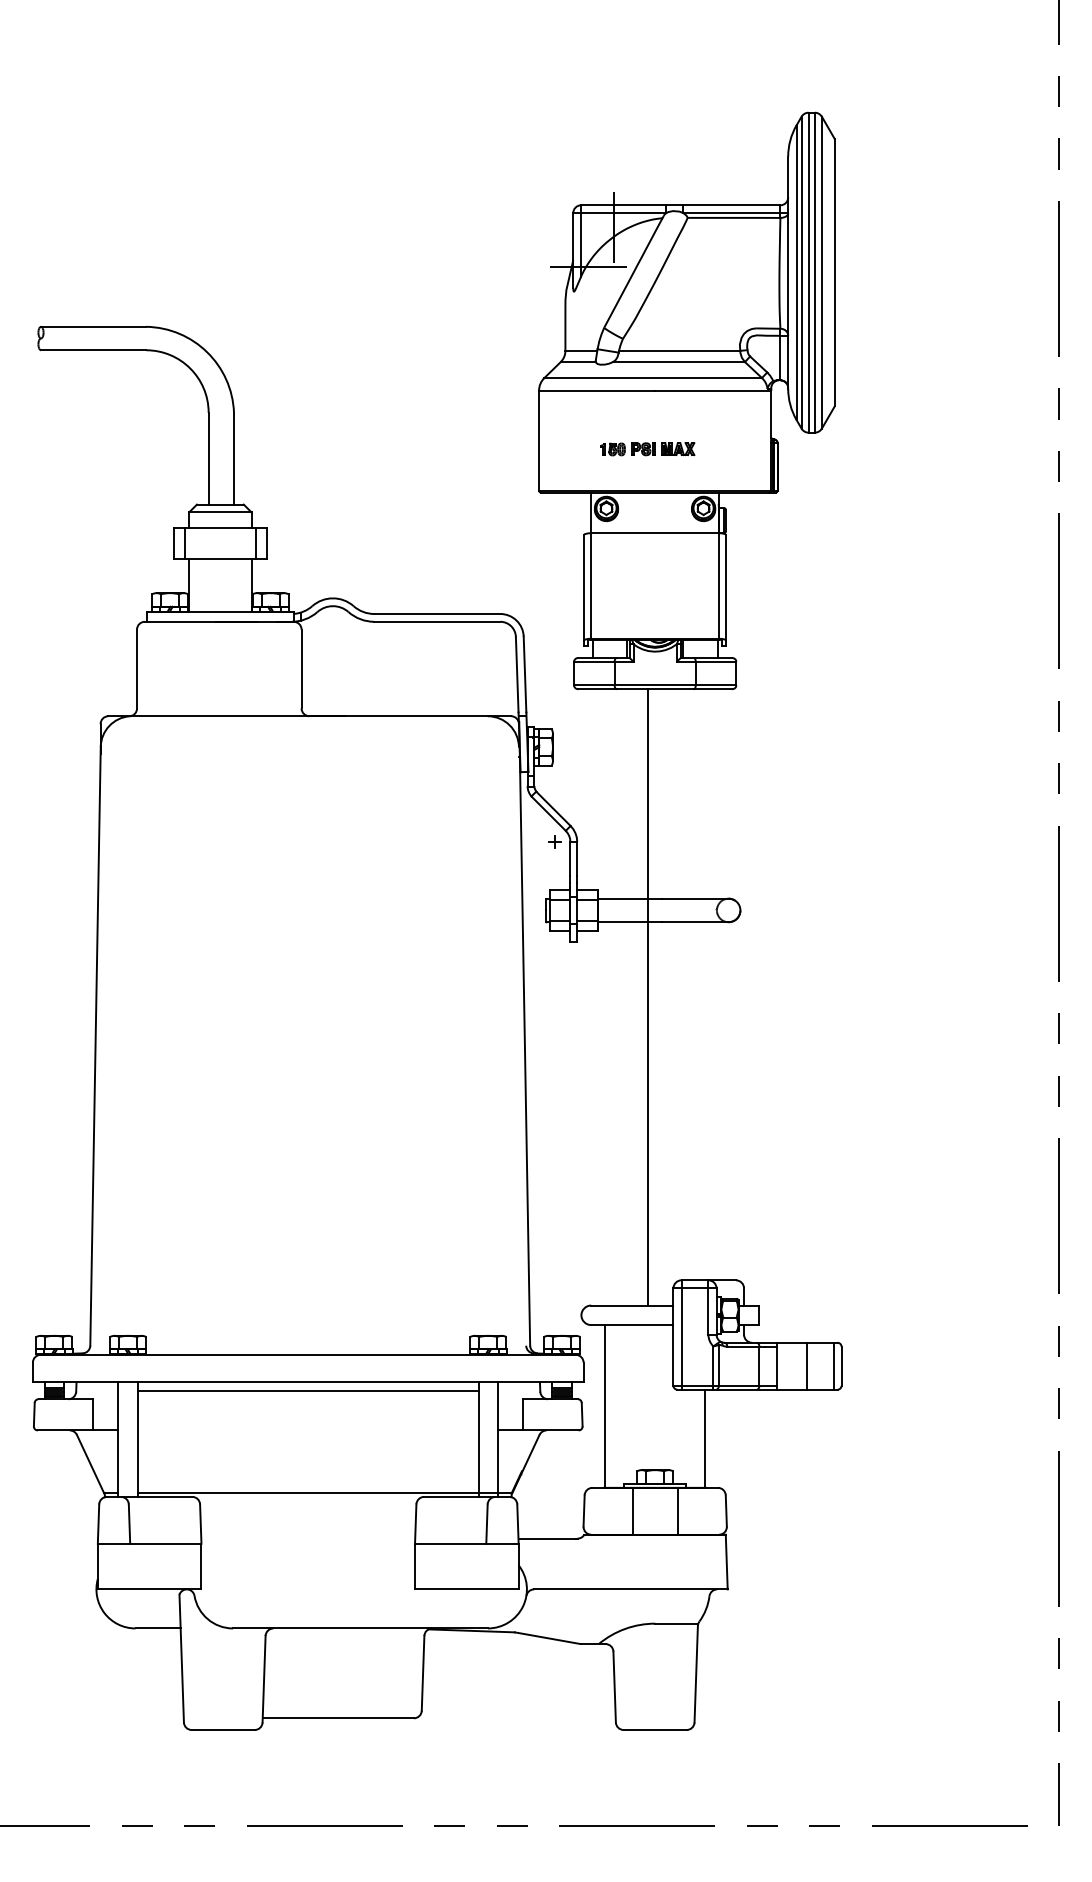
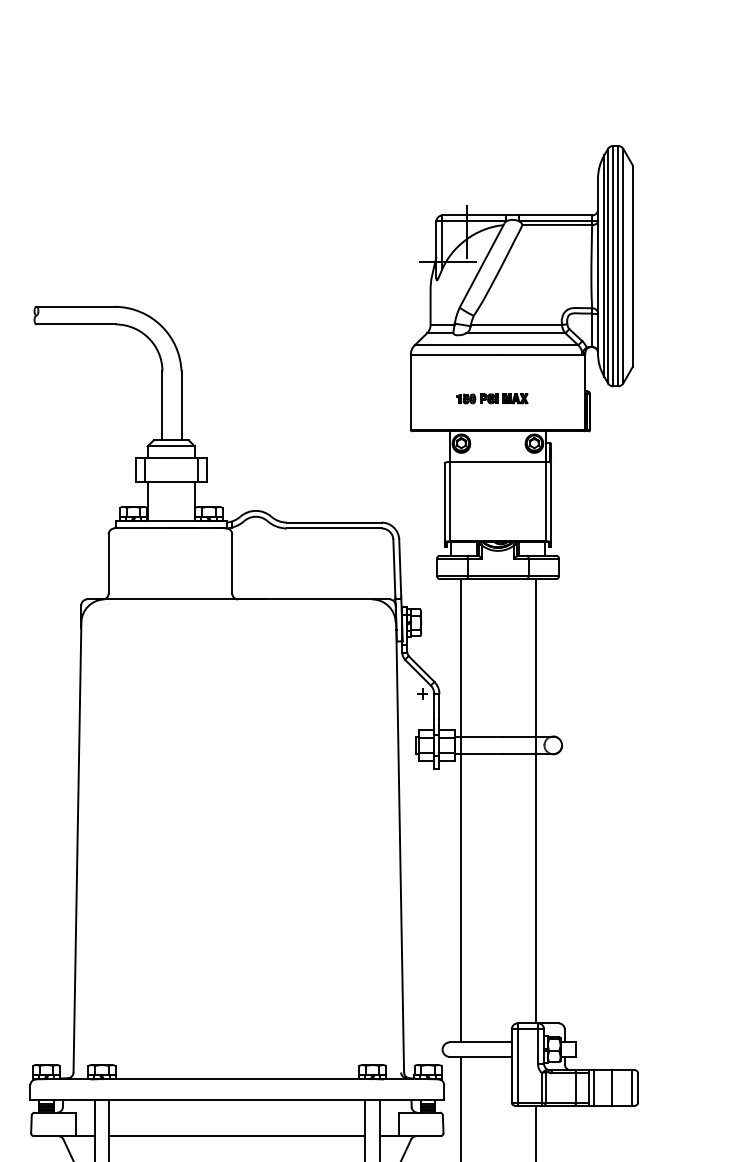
line: (705, 984) -> (535, 801), added
line: (648, 997) -> (460, 810), moved
line: (782, 1365) -> (593, 1087), added
line: (307, 1391) -> (236, 1136), moved

